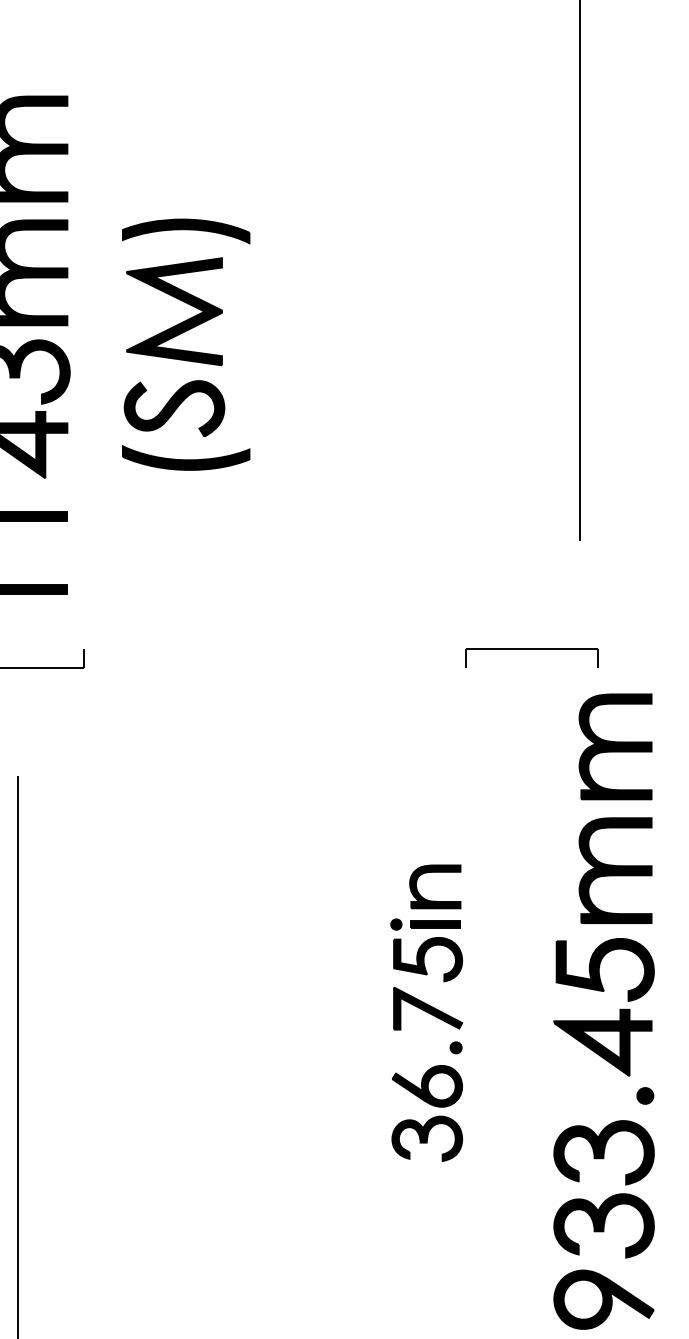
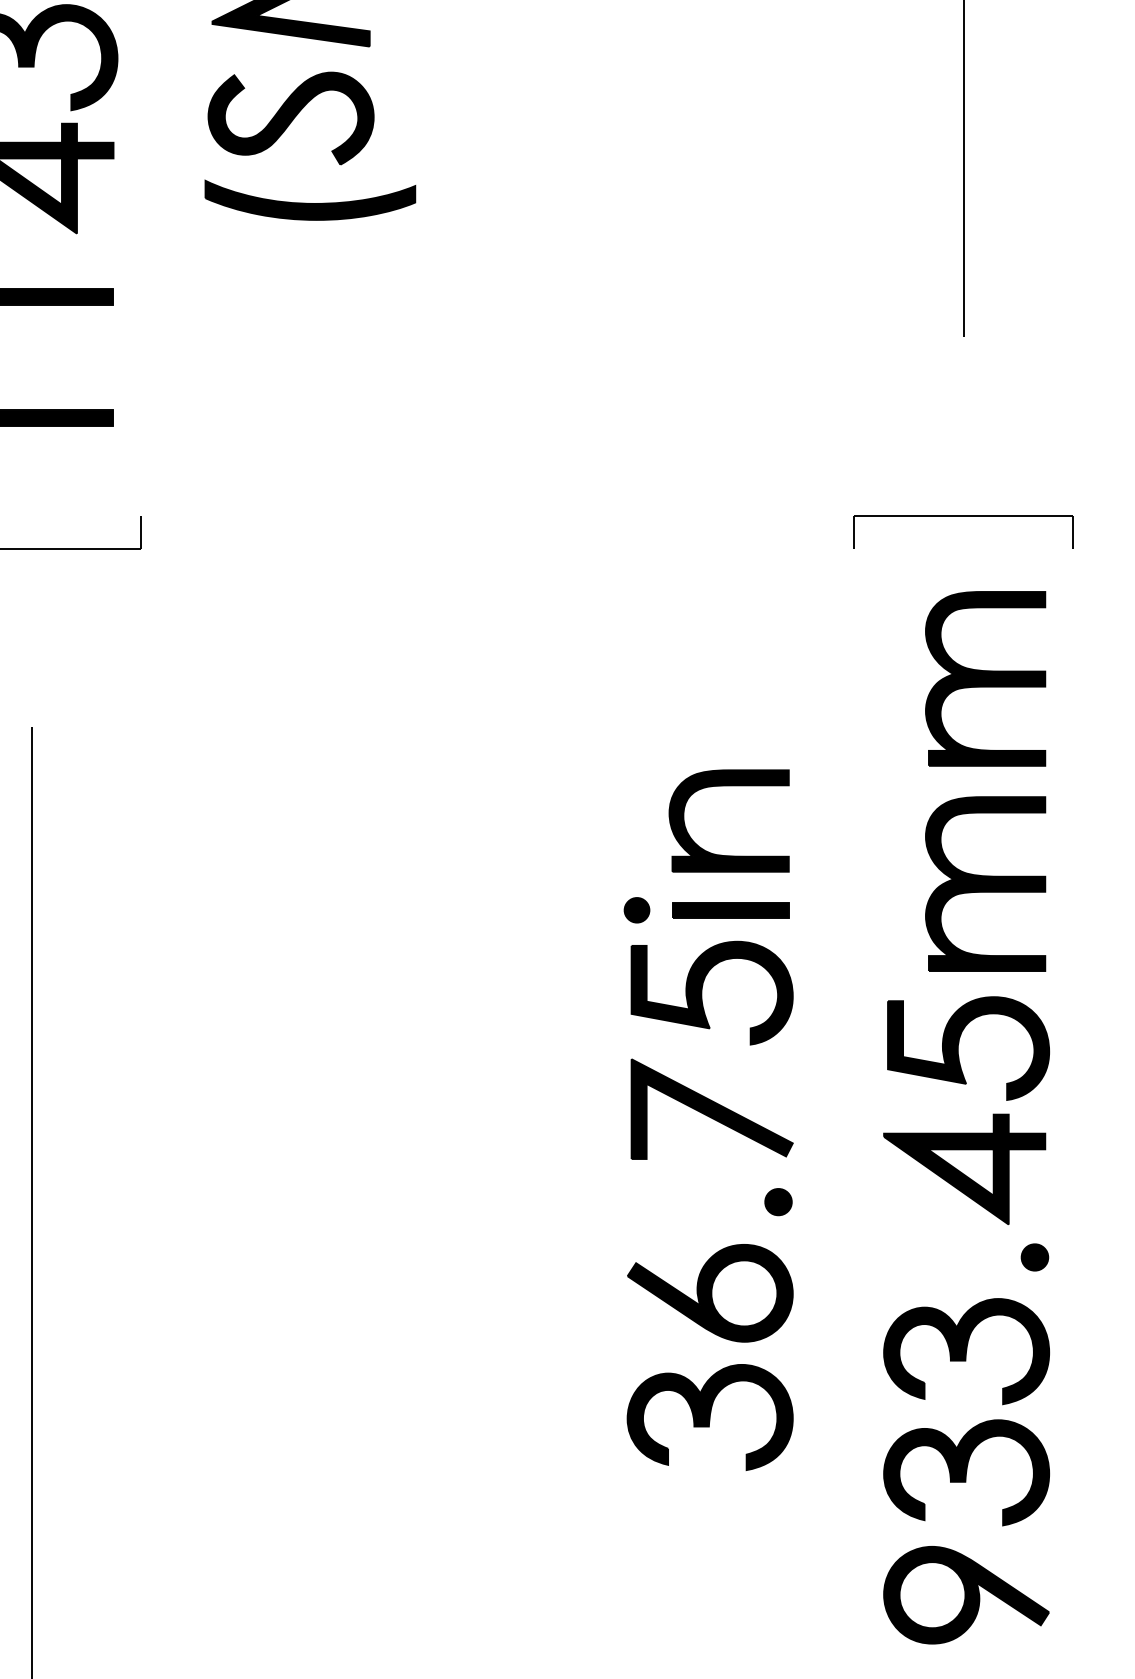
part: (531, 649) -> (962, 517), moved
part: (426, 1013) -> (708, 1120), size x1.43
part: (603, 1020) -> (965, 1132), moved

